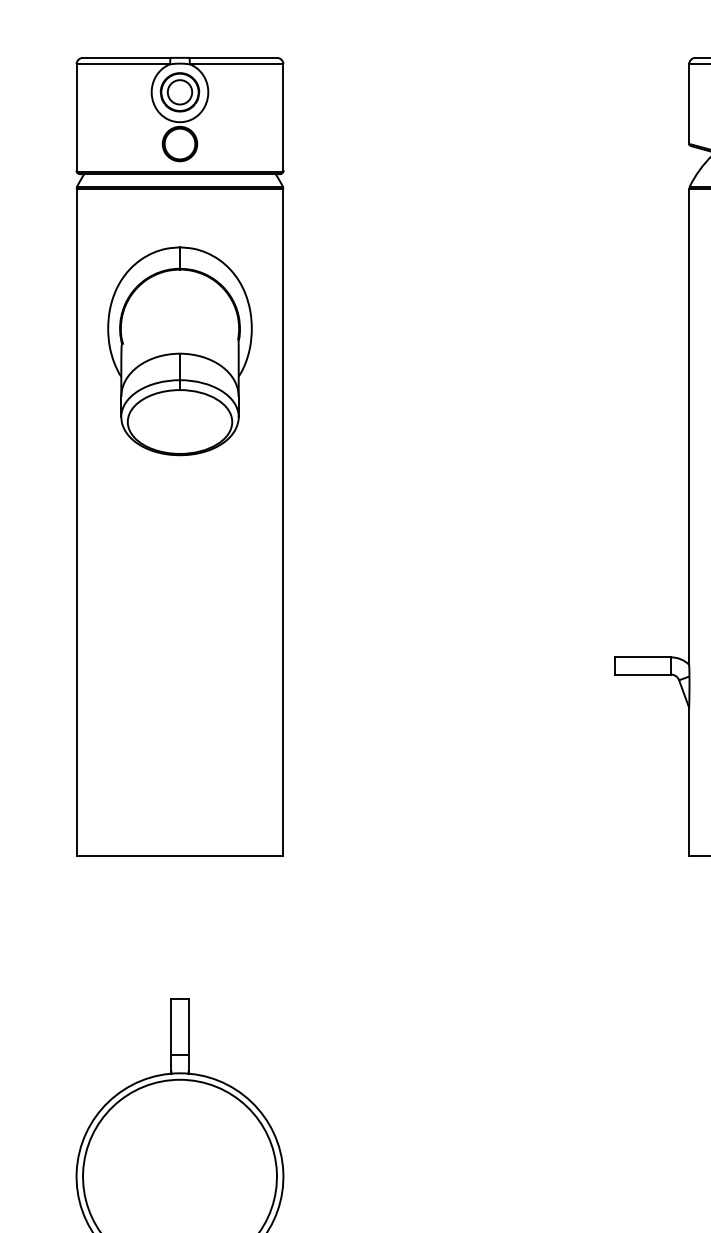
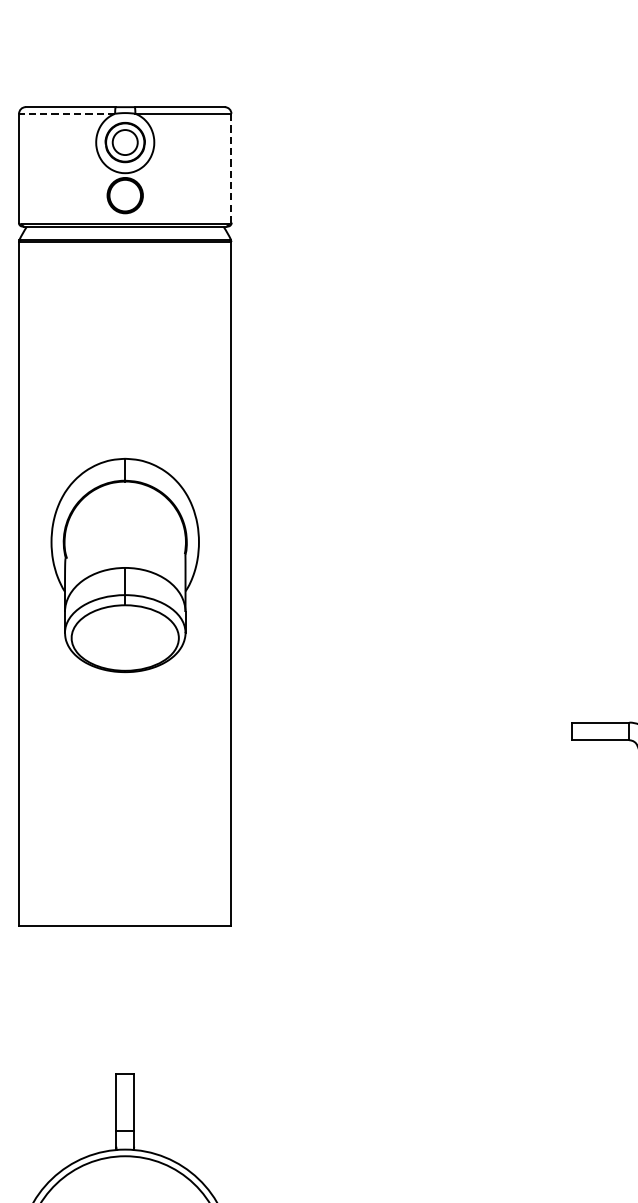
line: (123, 64) -> (67, 113), solid -> dashed
line: (283, 117) -> (231, 168), solid -> dashed
part: (179, 351) -> (124, 565), moved

